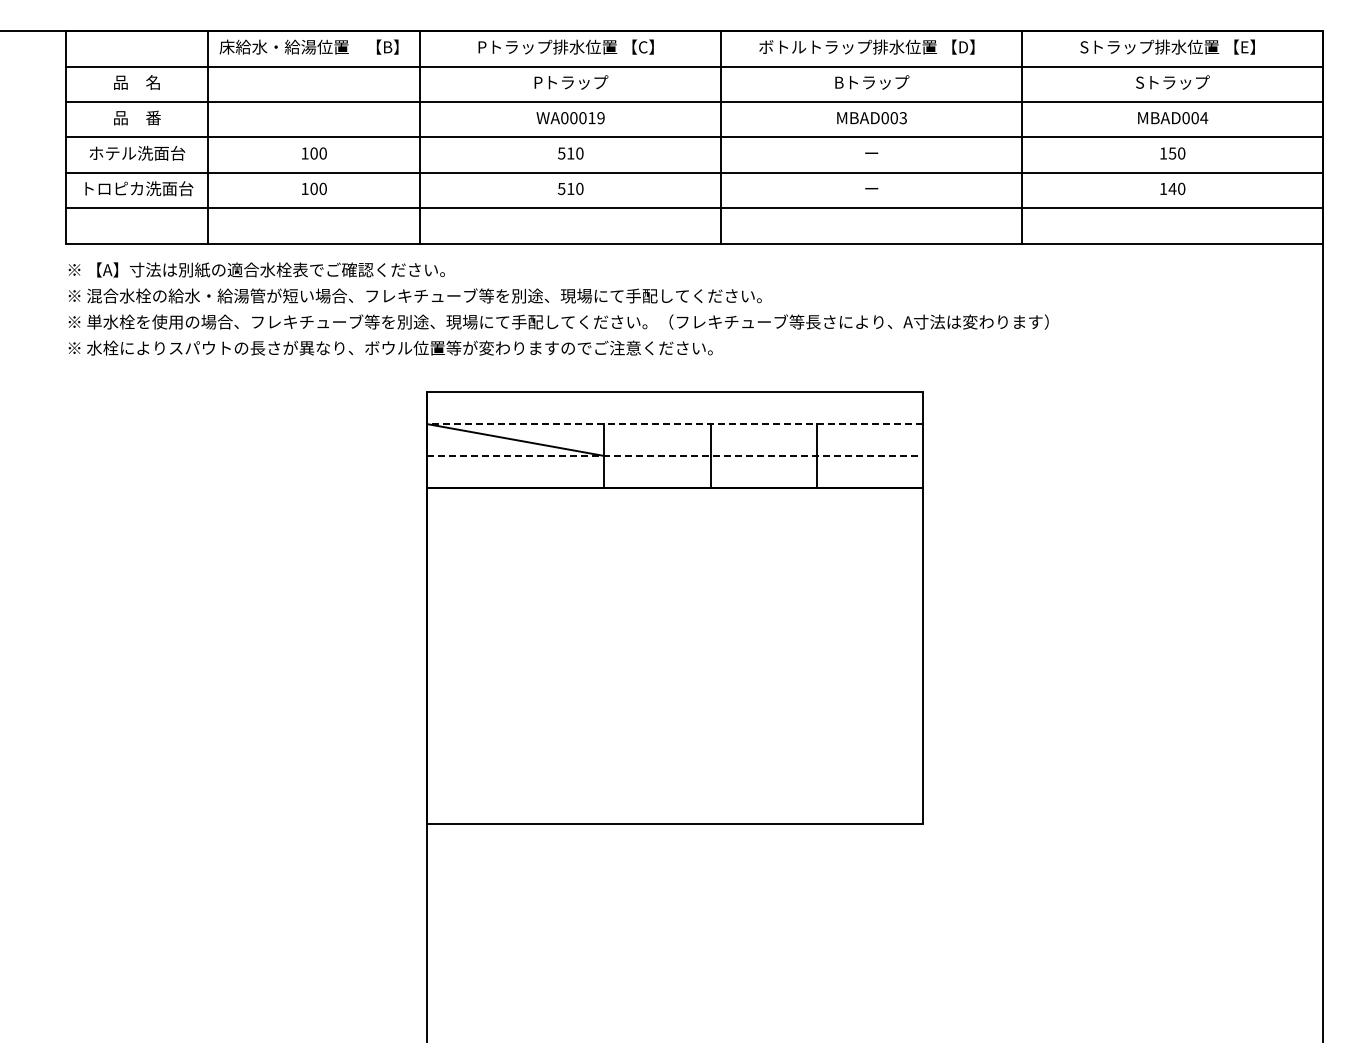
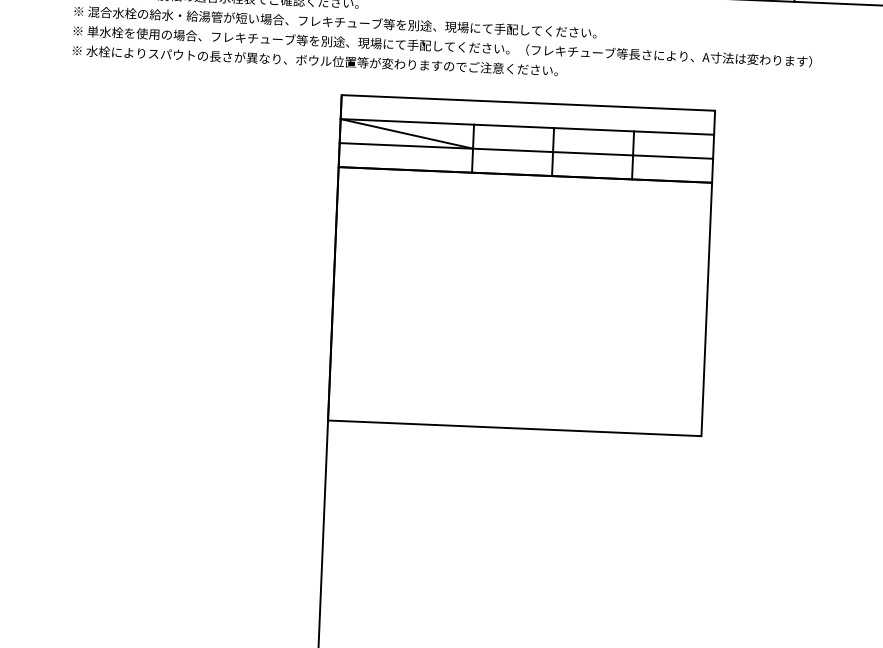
line: (675, 424) -> (527, 127), dashed -> solid
line: (675, 456) -> (526, 151), dashed -> solid

